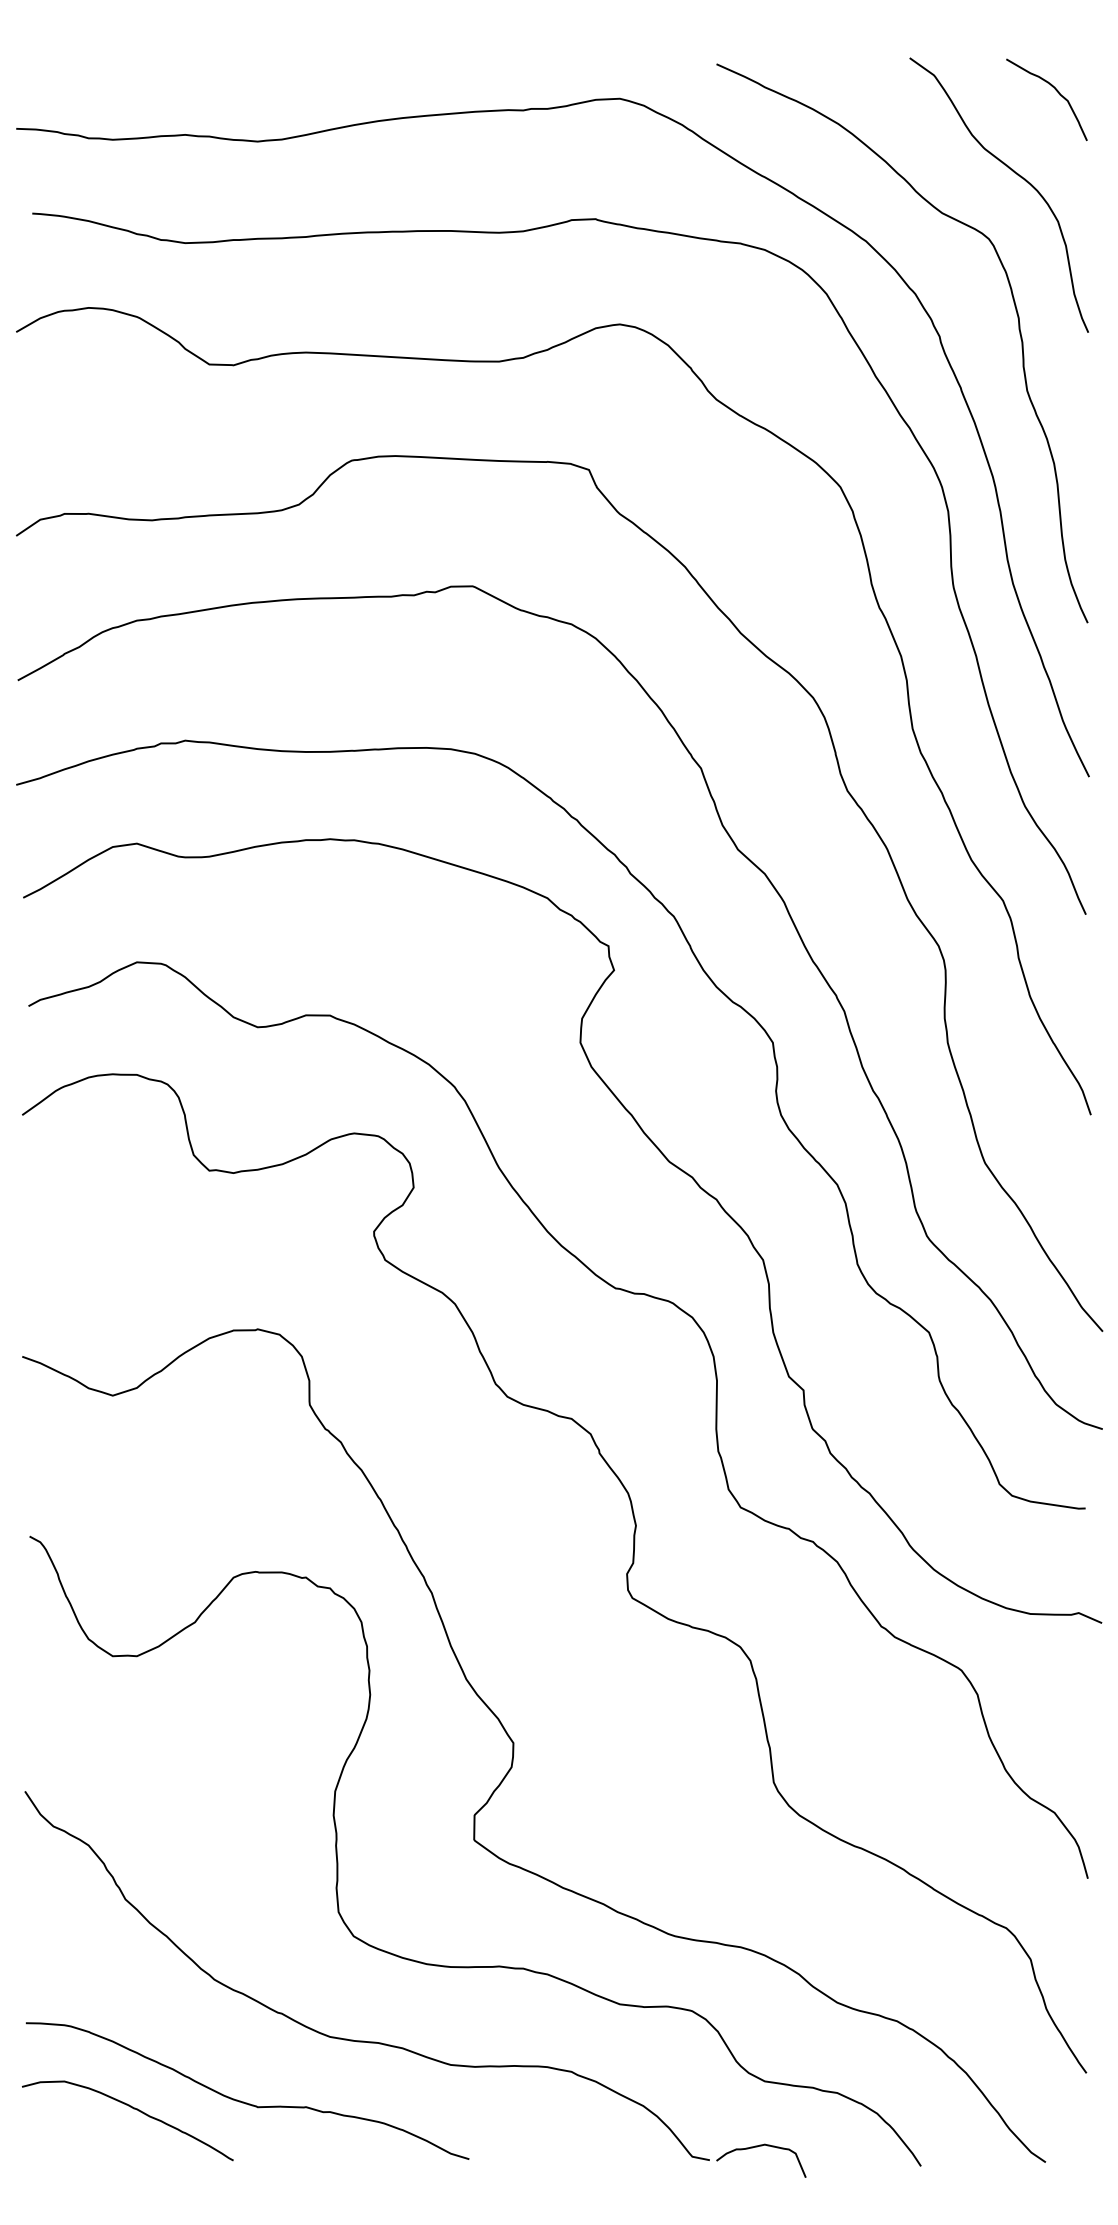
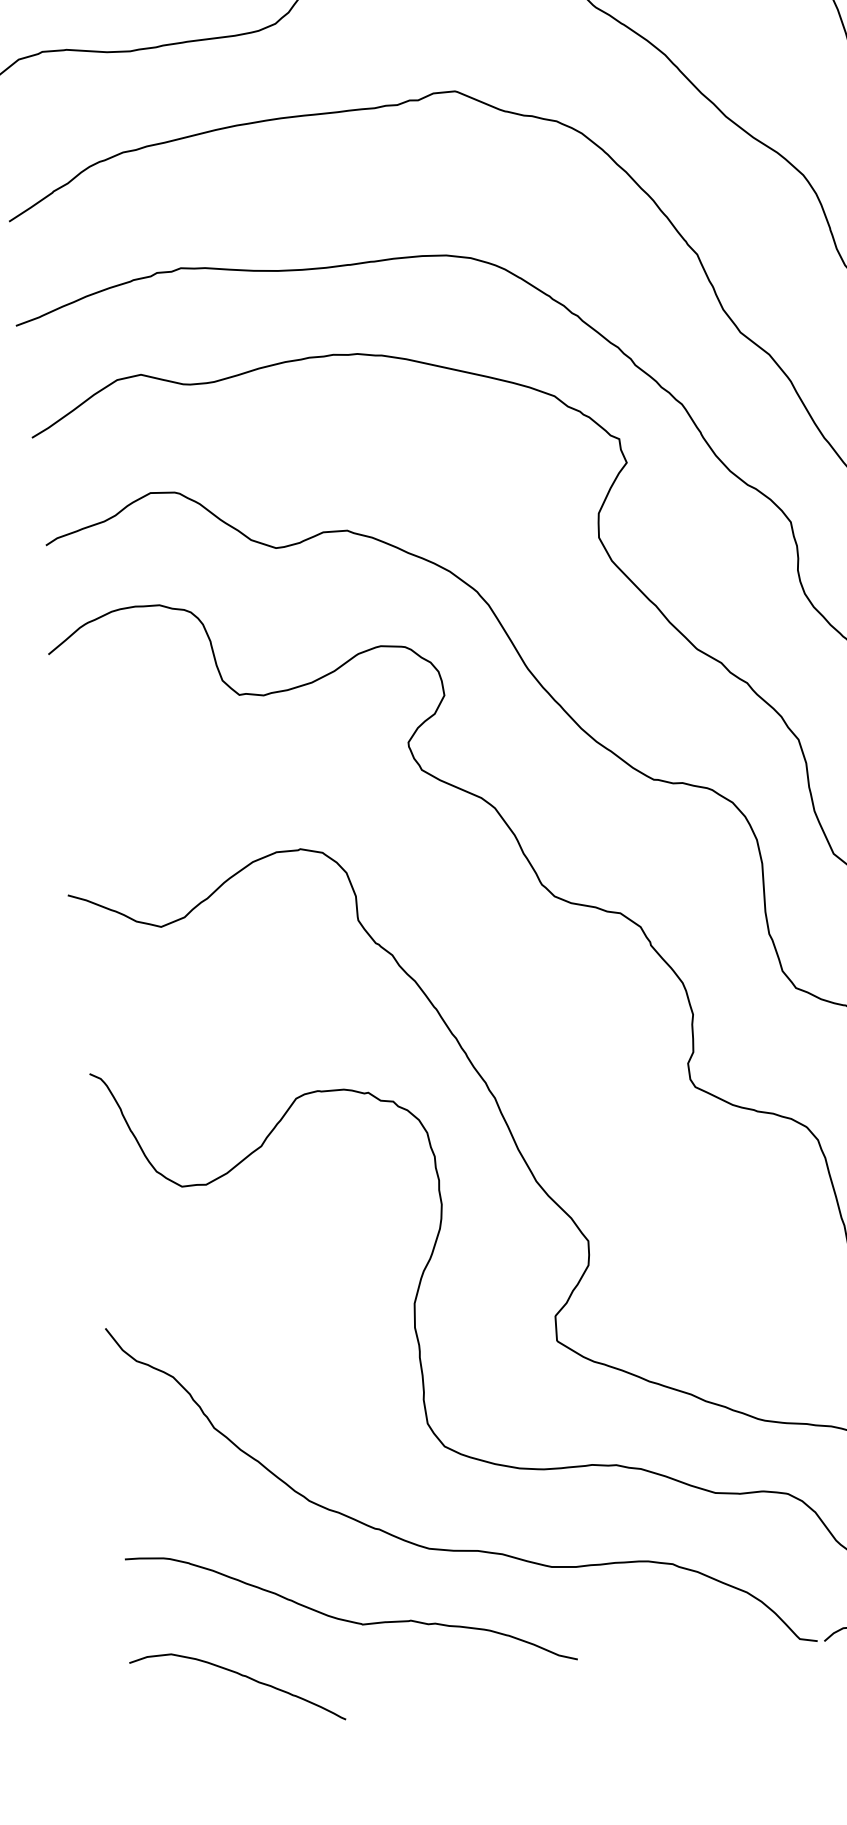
curve: (133, 2109) -> (242, 1676), moved

